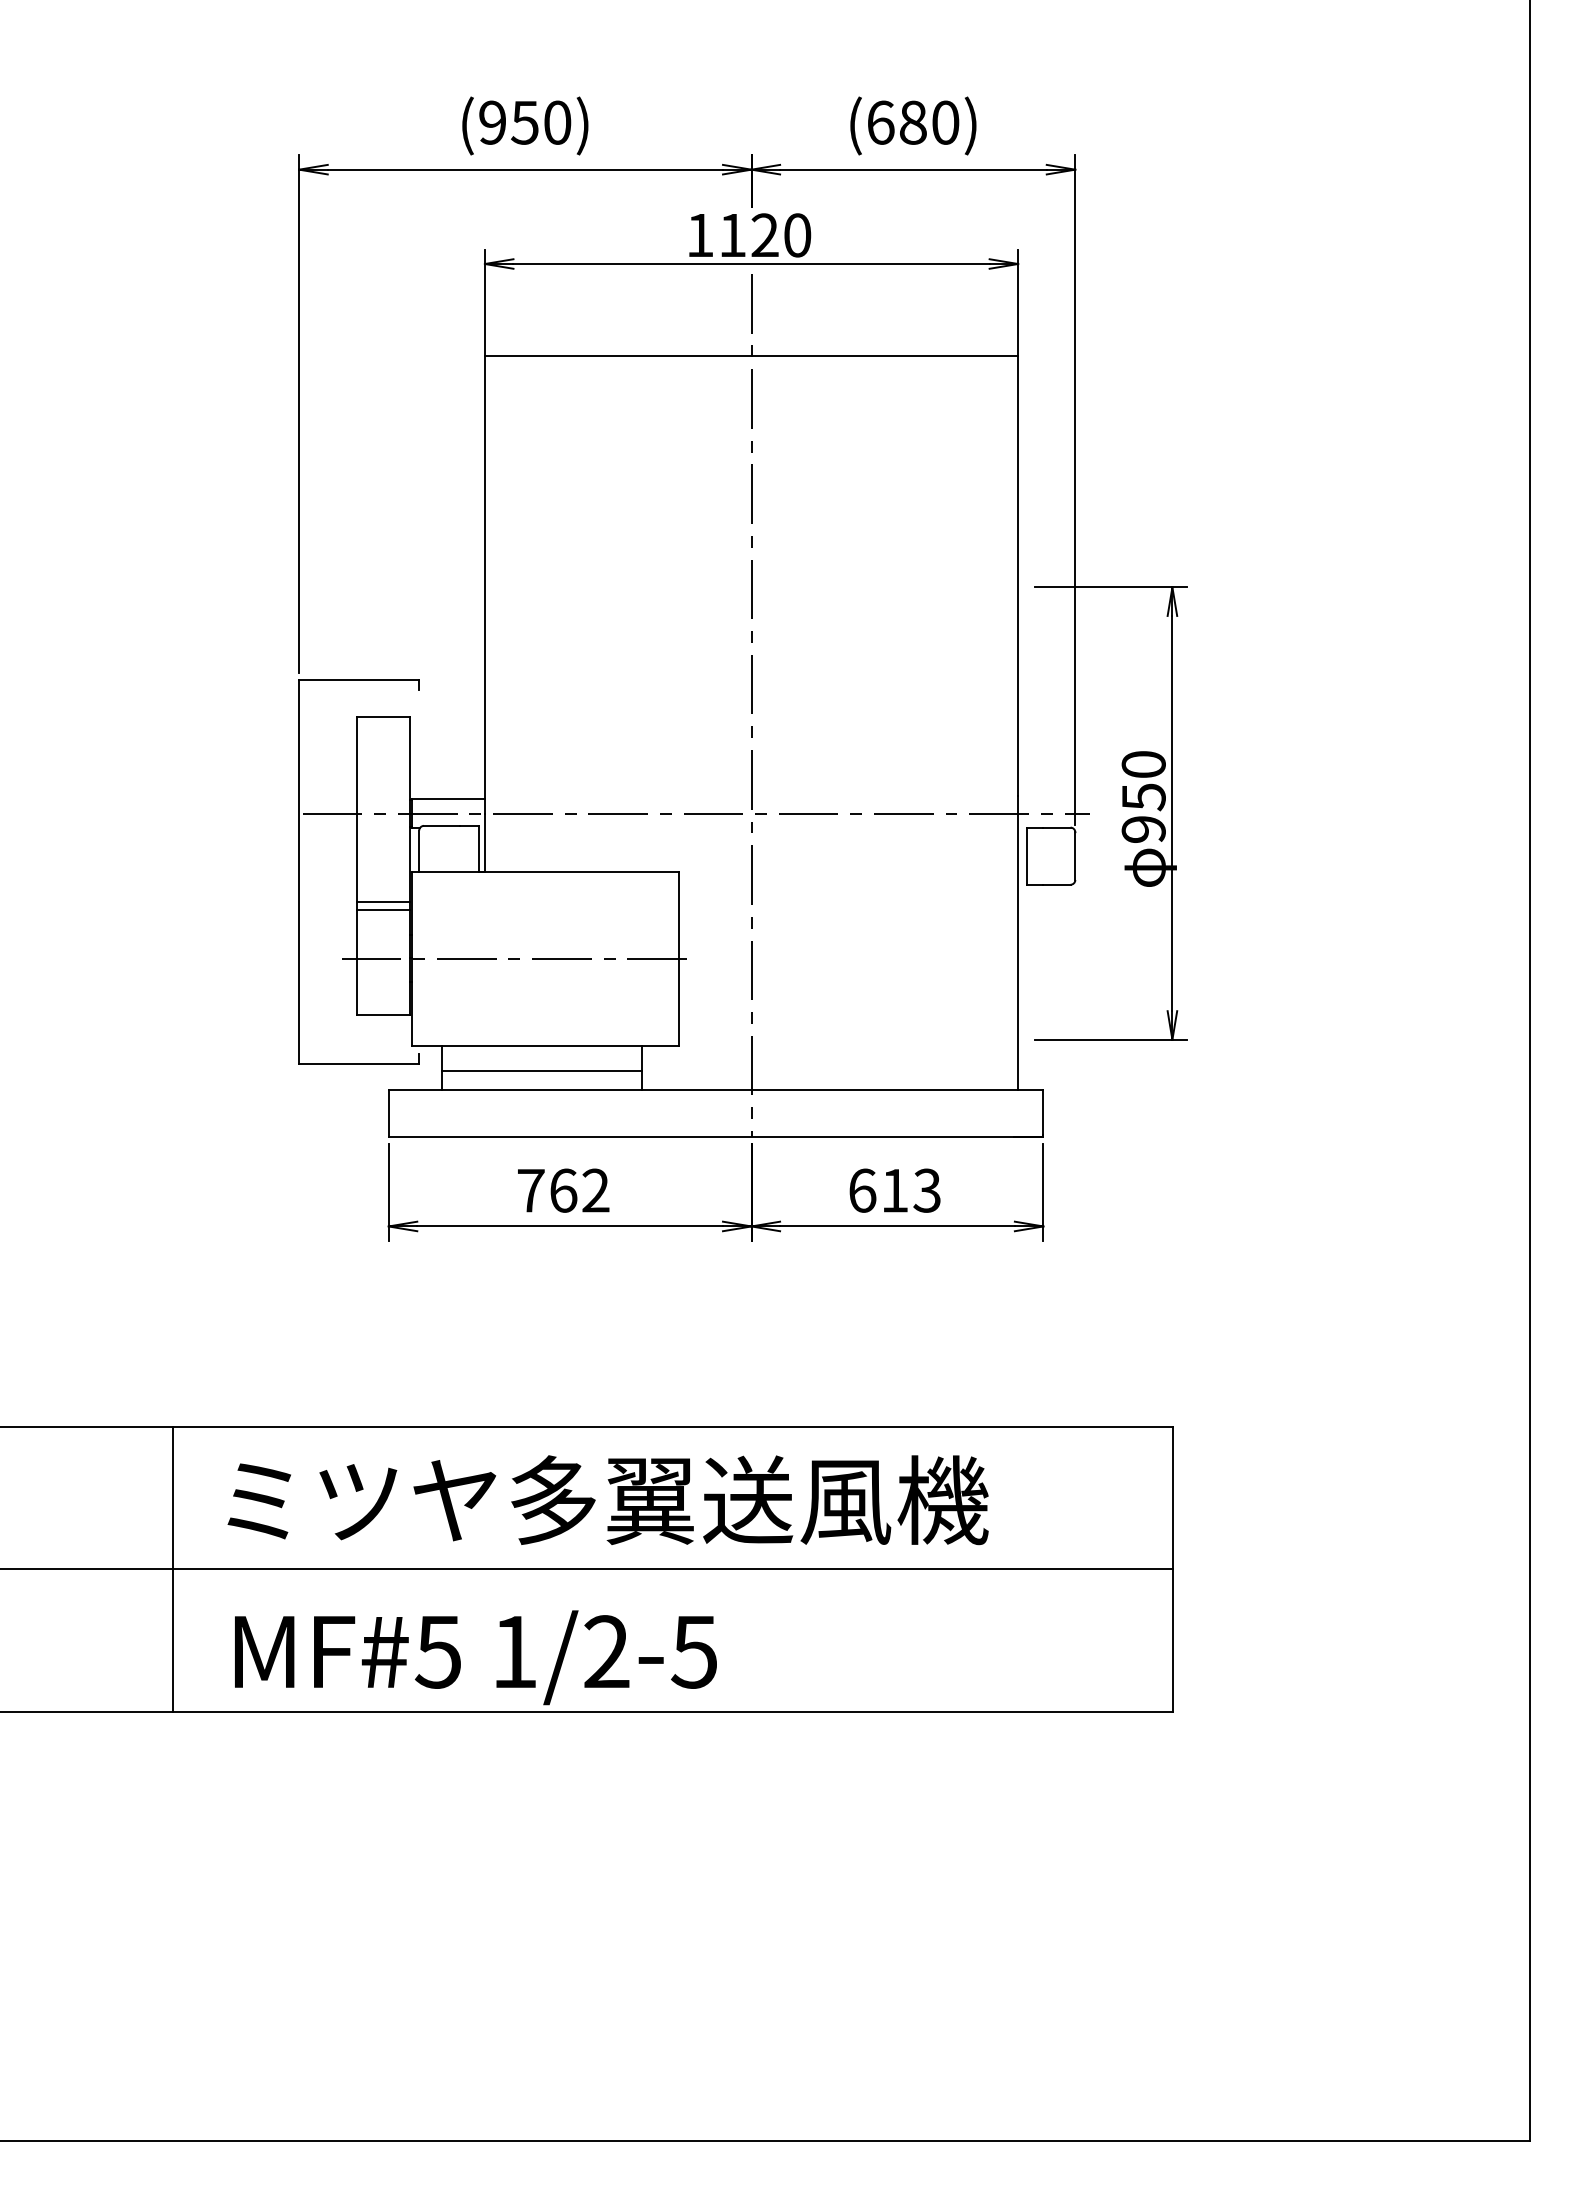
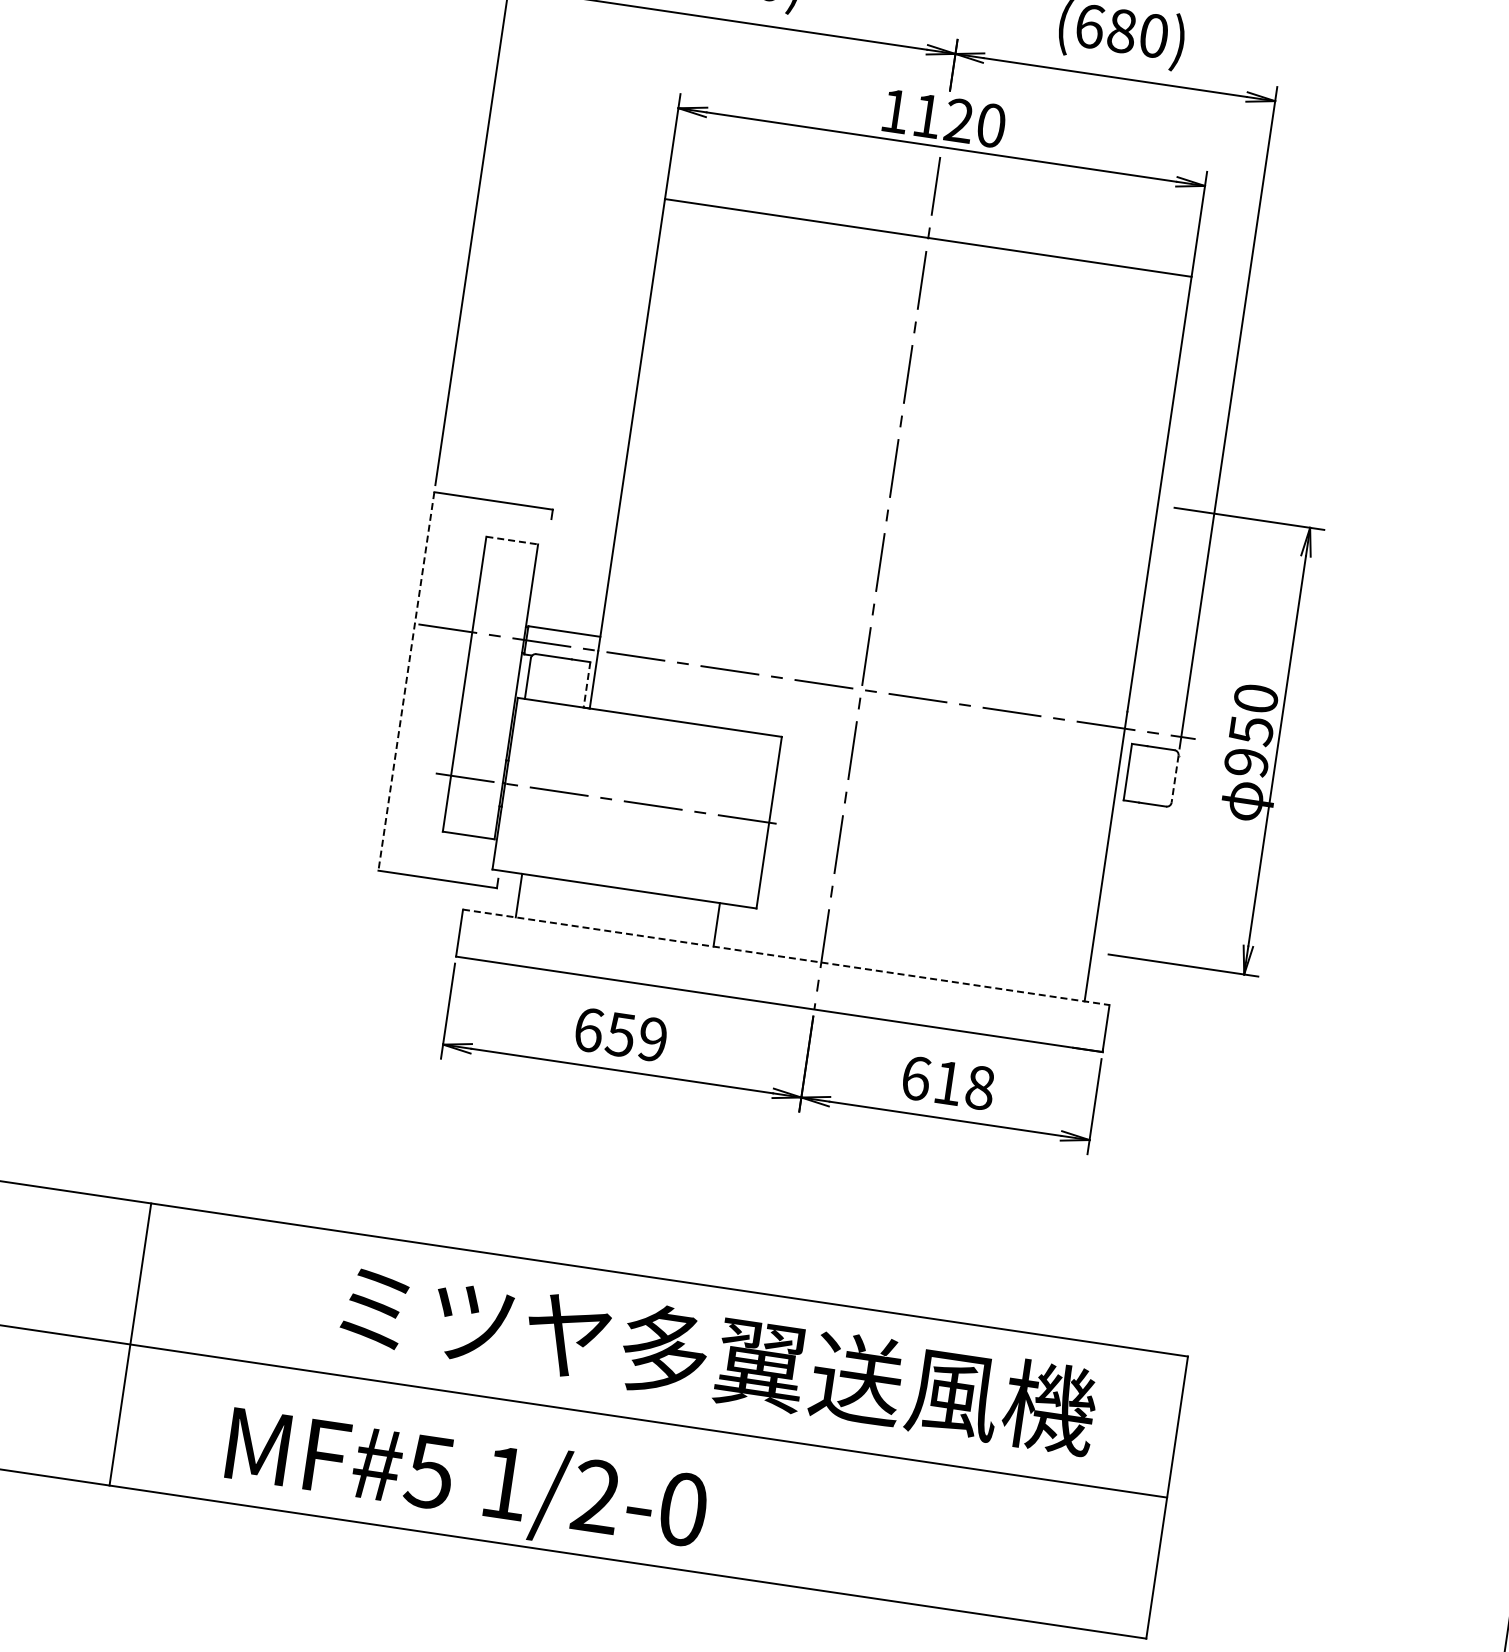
line: (384, 716) -> (513, 540), solid -> dashed
line: (478, 849) -> (586, 685), solid -> dashed
line: (1075, 856) -> (1175, 779), solid -> dashed
line: (299, 871) -> (406, 681), solid -> dashed
line: (383, 902) -> (485, 723), removed
line: (383, 910) -> (484, 731), removed
line: (542, 1070) -> (617, 913), removed
line: (716, 1089) -> (786, 957), solid -> dashed
text: (563, 1190) -> (620, 1034), 762 -> 659
text: (927, 1190) -> (980, 1087), 613 -> 618
text: (607, 1500) -> (718, 1358), moved
line: (172, 1569) -> (130, 1344), moved
text: (694, 1651) -> (683, 1508), 1/2-5 -> 1/2-0

